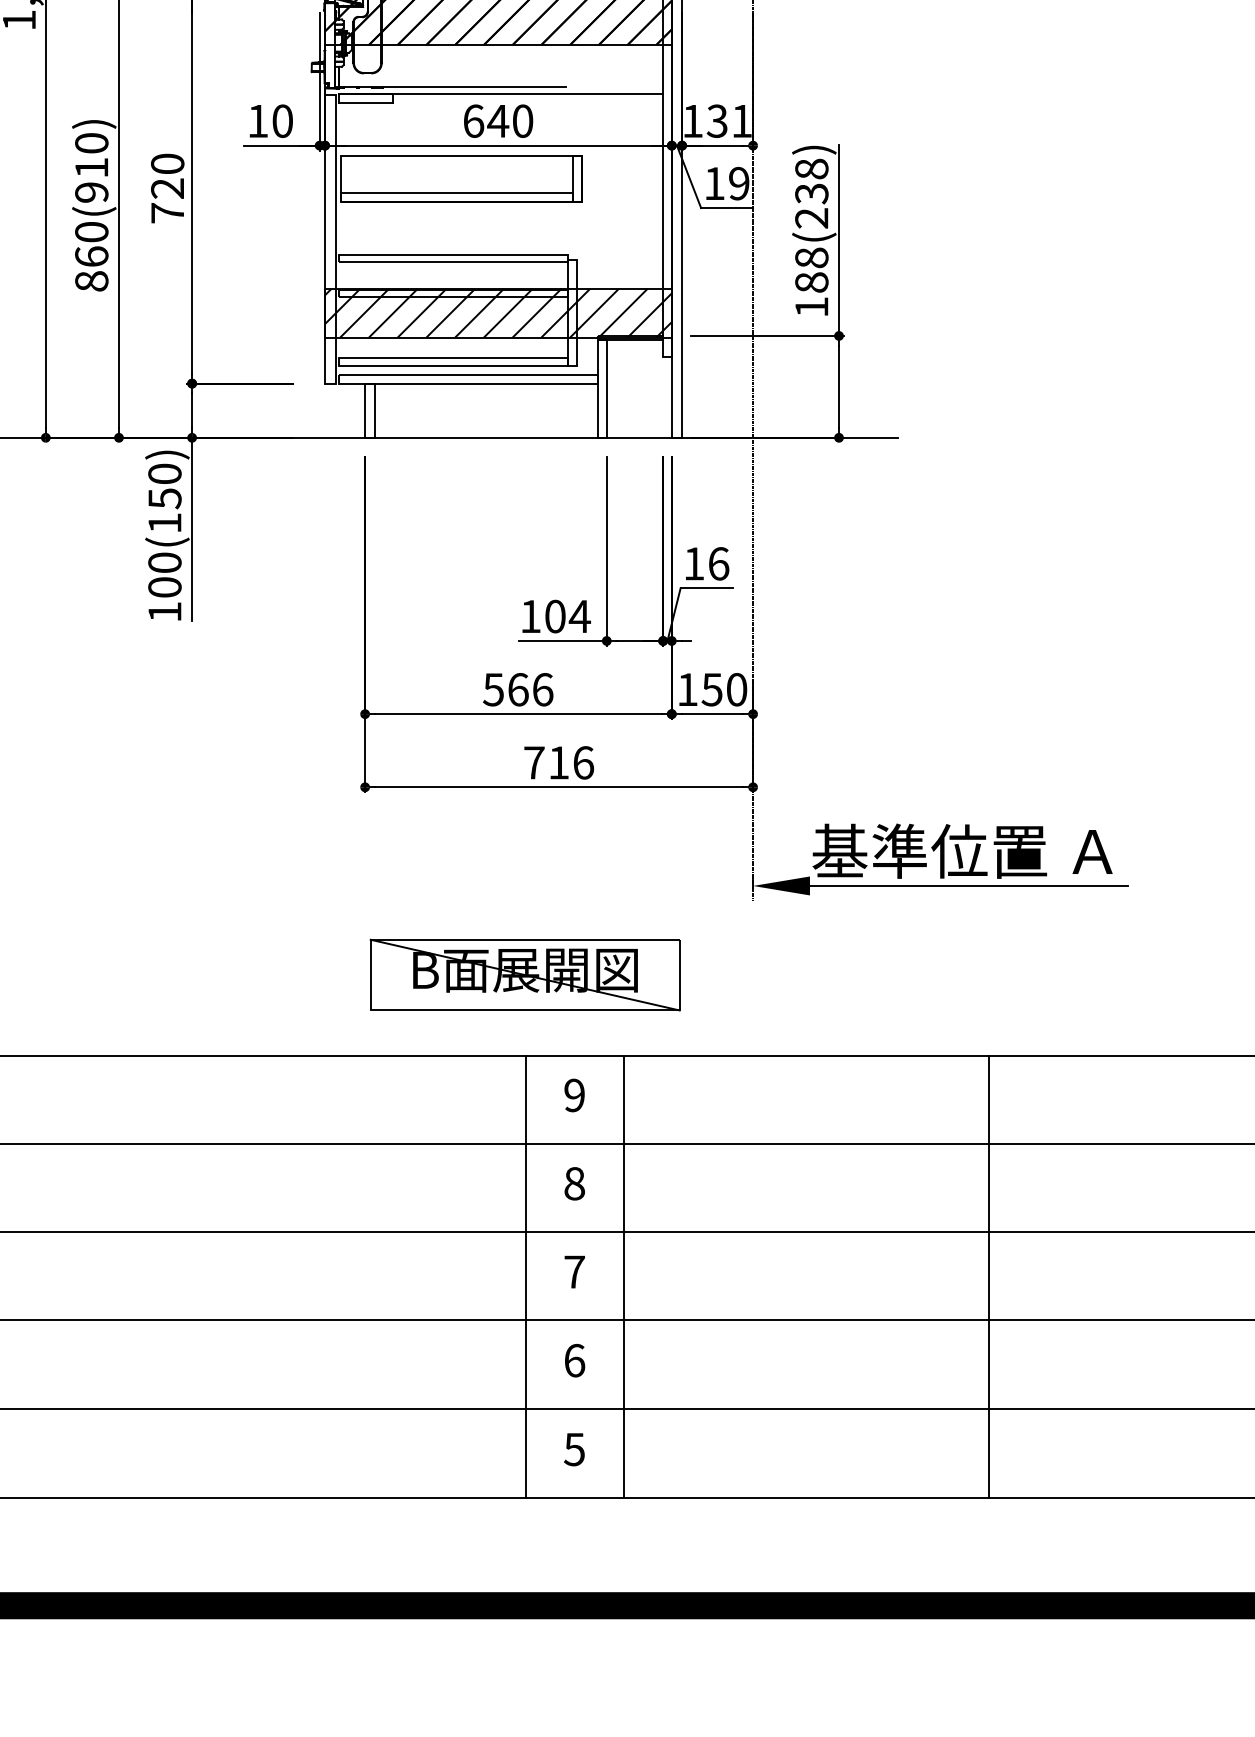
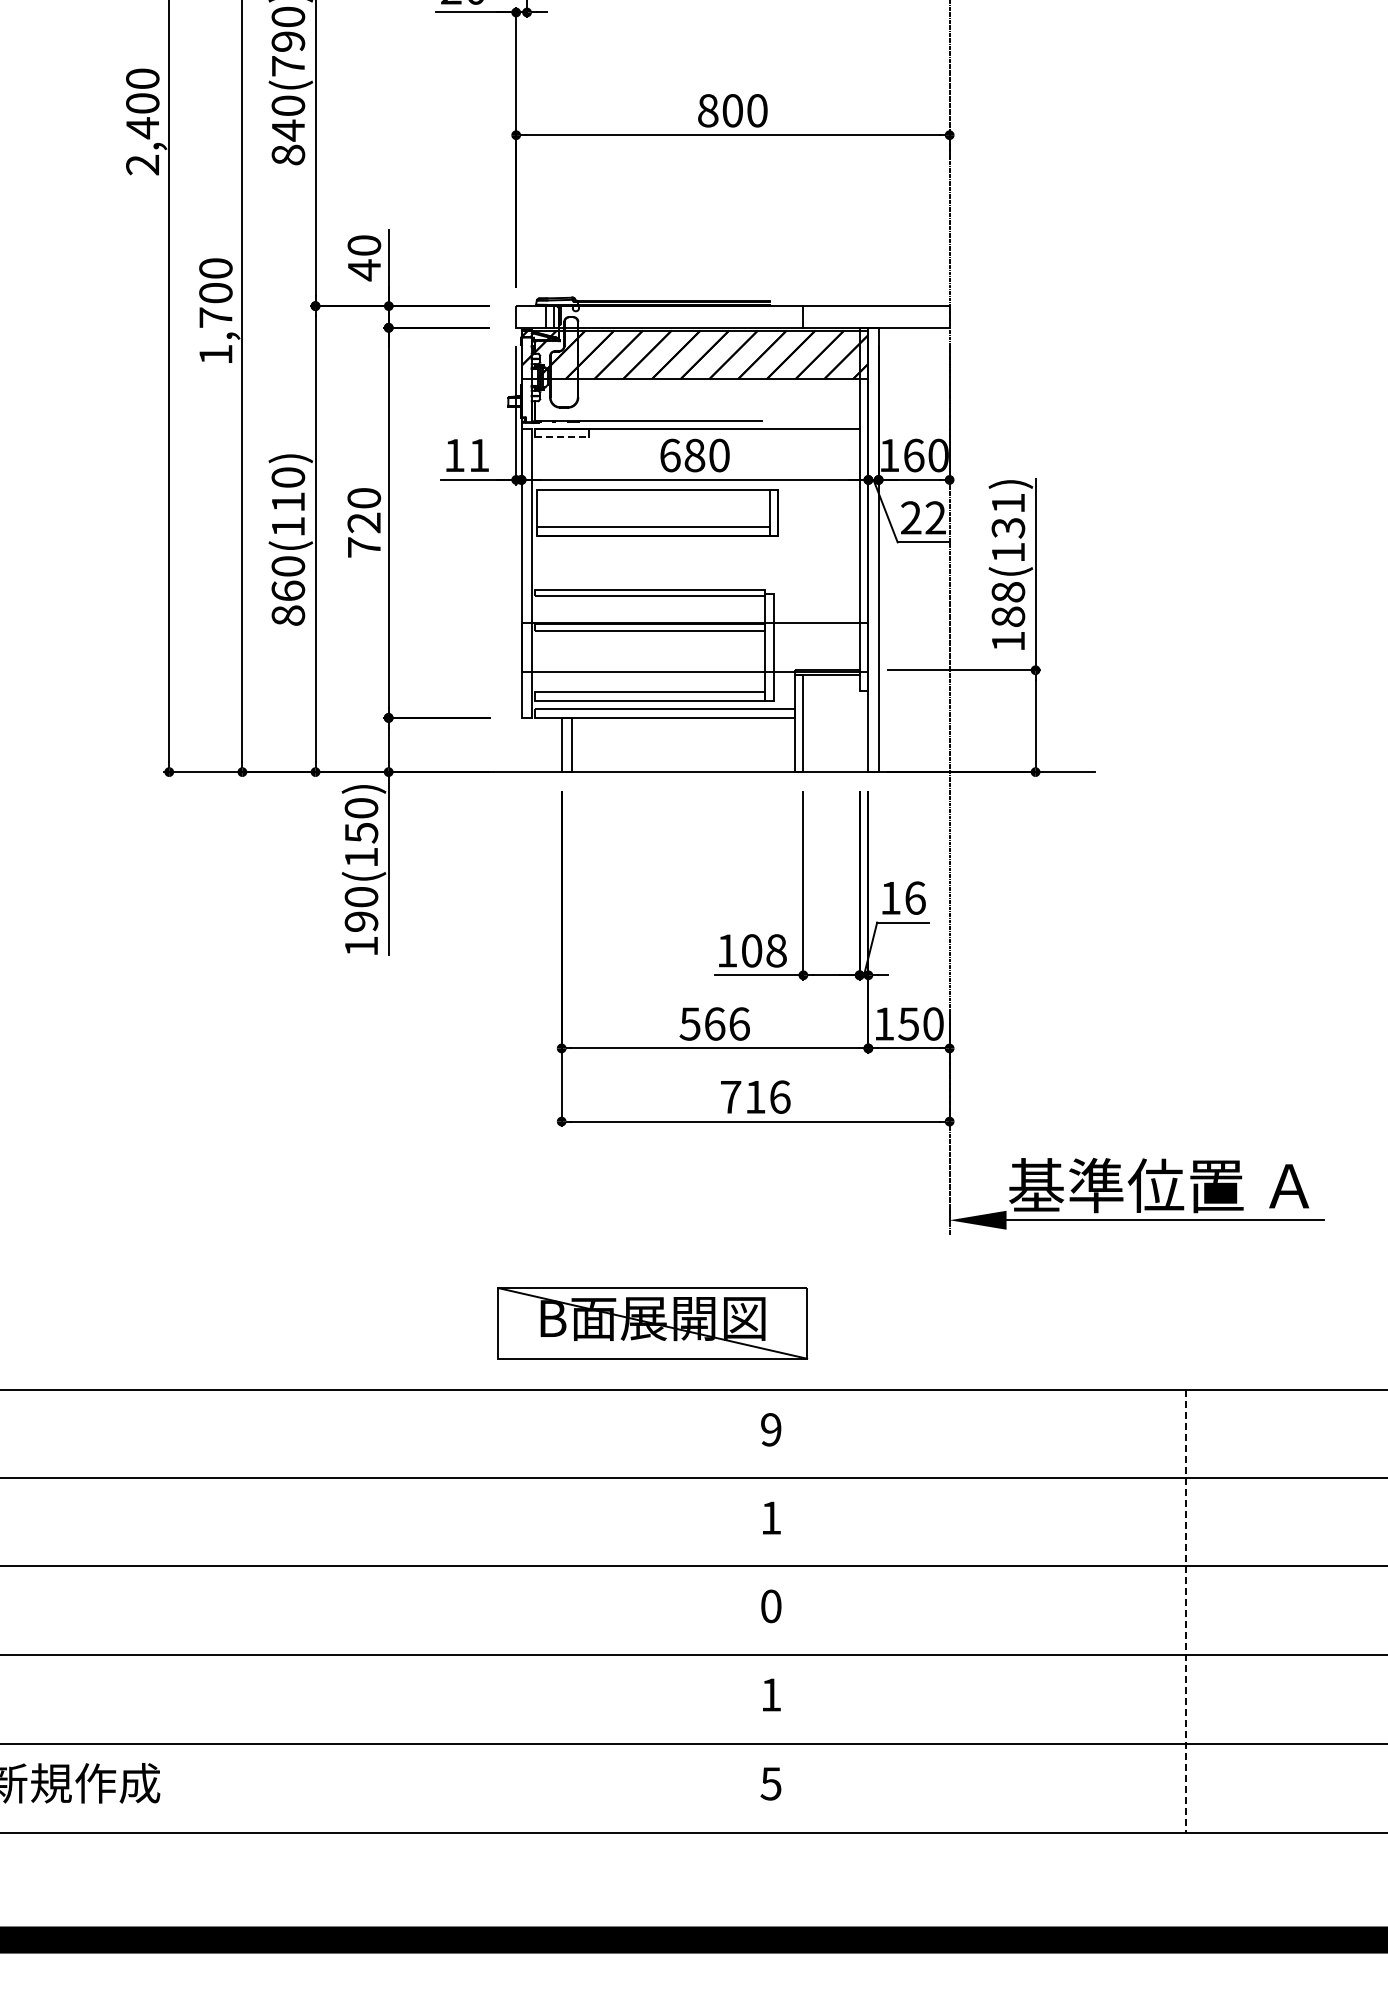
line: (365, 103) -> (562, 437), solid -> dashed
text: (282, 121) -> (479, 455), 10 -> 11
text: (497, 121) -> (694, 455), 640 -> 680
text: (728, 121) -> (925, 455), 131 -> 160
text: (726, 183) -> (923, 517), 19 -> 22
text: (91, 193) -> (288, 527), 860(910) -> 860(110)
text: (811, 193) -> (1008, 527), 188(238) -> 188(131)
hatch: (497, 313) -> (694, 647), removed
text: (164, 587) -> (361, 921), 100(150) -> 190(150)
text: (579, 616) -> (776, 950), 104 -> 108
part: (524, 975) -> (652, 1323), moved
text: (574, 1183) -> (771, 1517), 8 -> 1
text: (574, 1272) -> (771, 1606), 7 -> 0
line: (525, 1276) -> (722, 1610), removed
line: (623, 1276) -> (820, 1610), removed
line: (988, 1277) -> (1185, 1611), solid -> dashed
text: (574, 1360) -> (771, 1694), 6 -> 1

